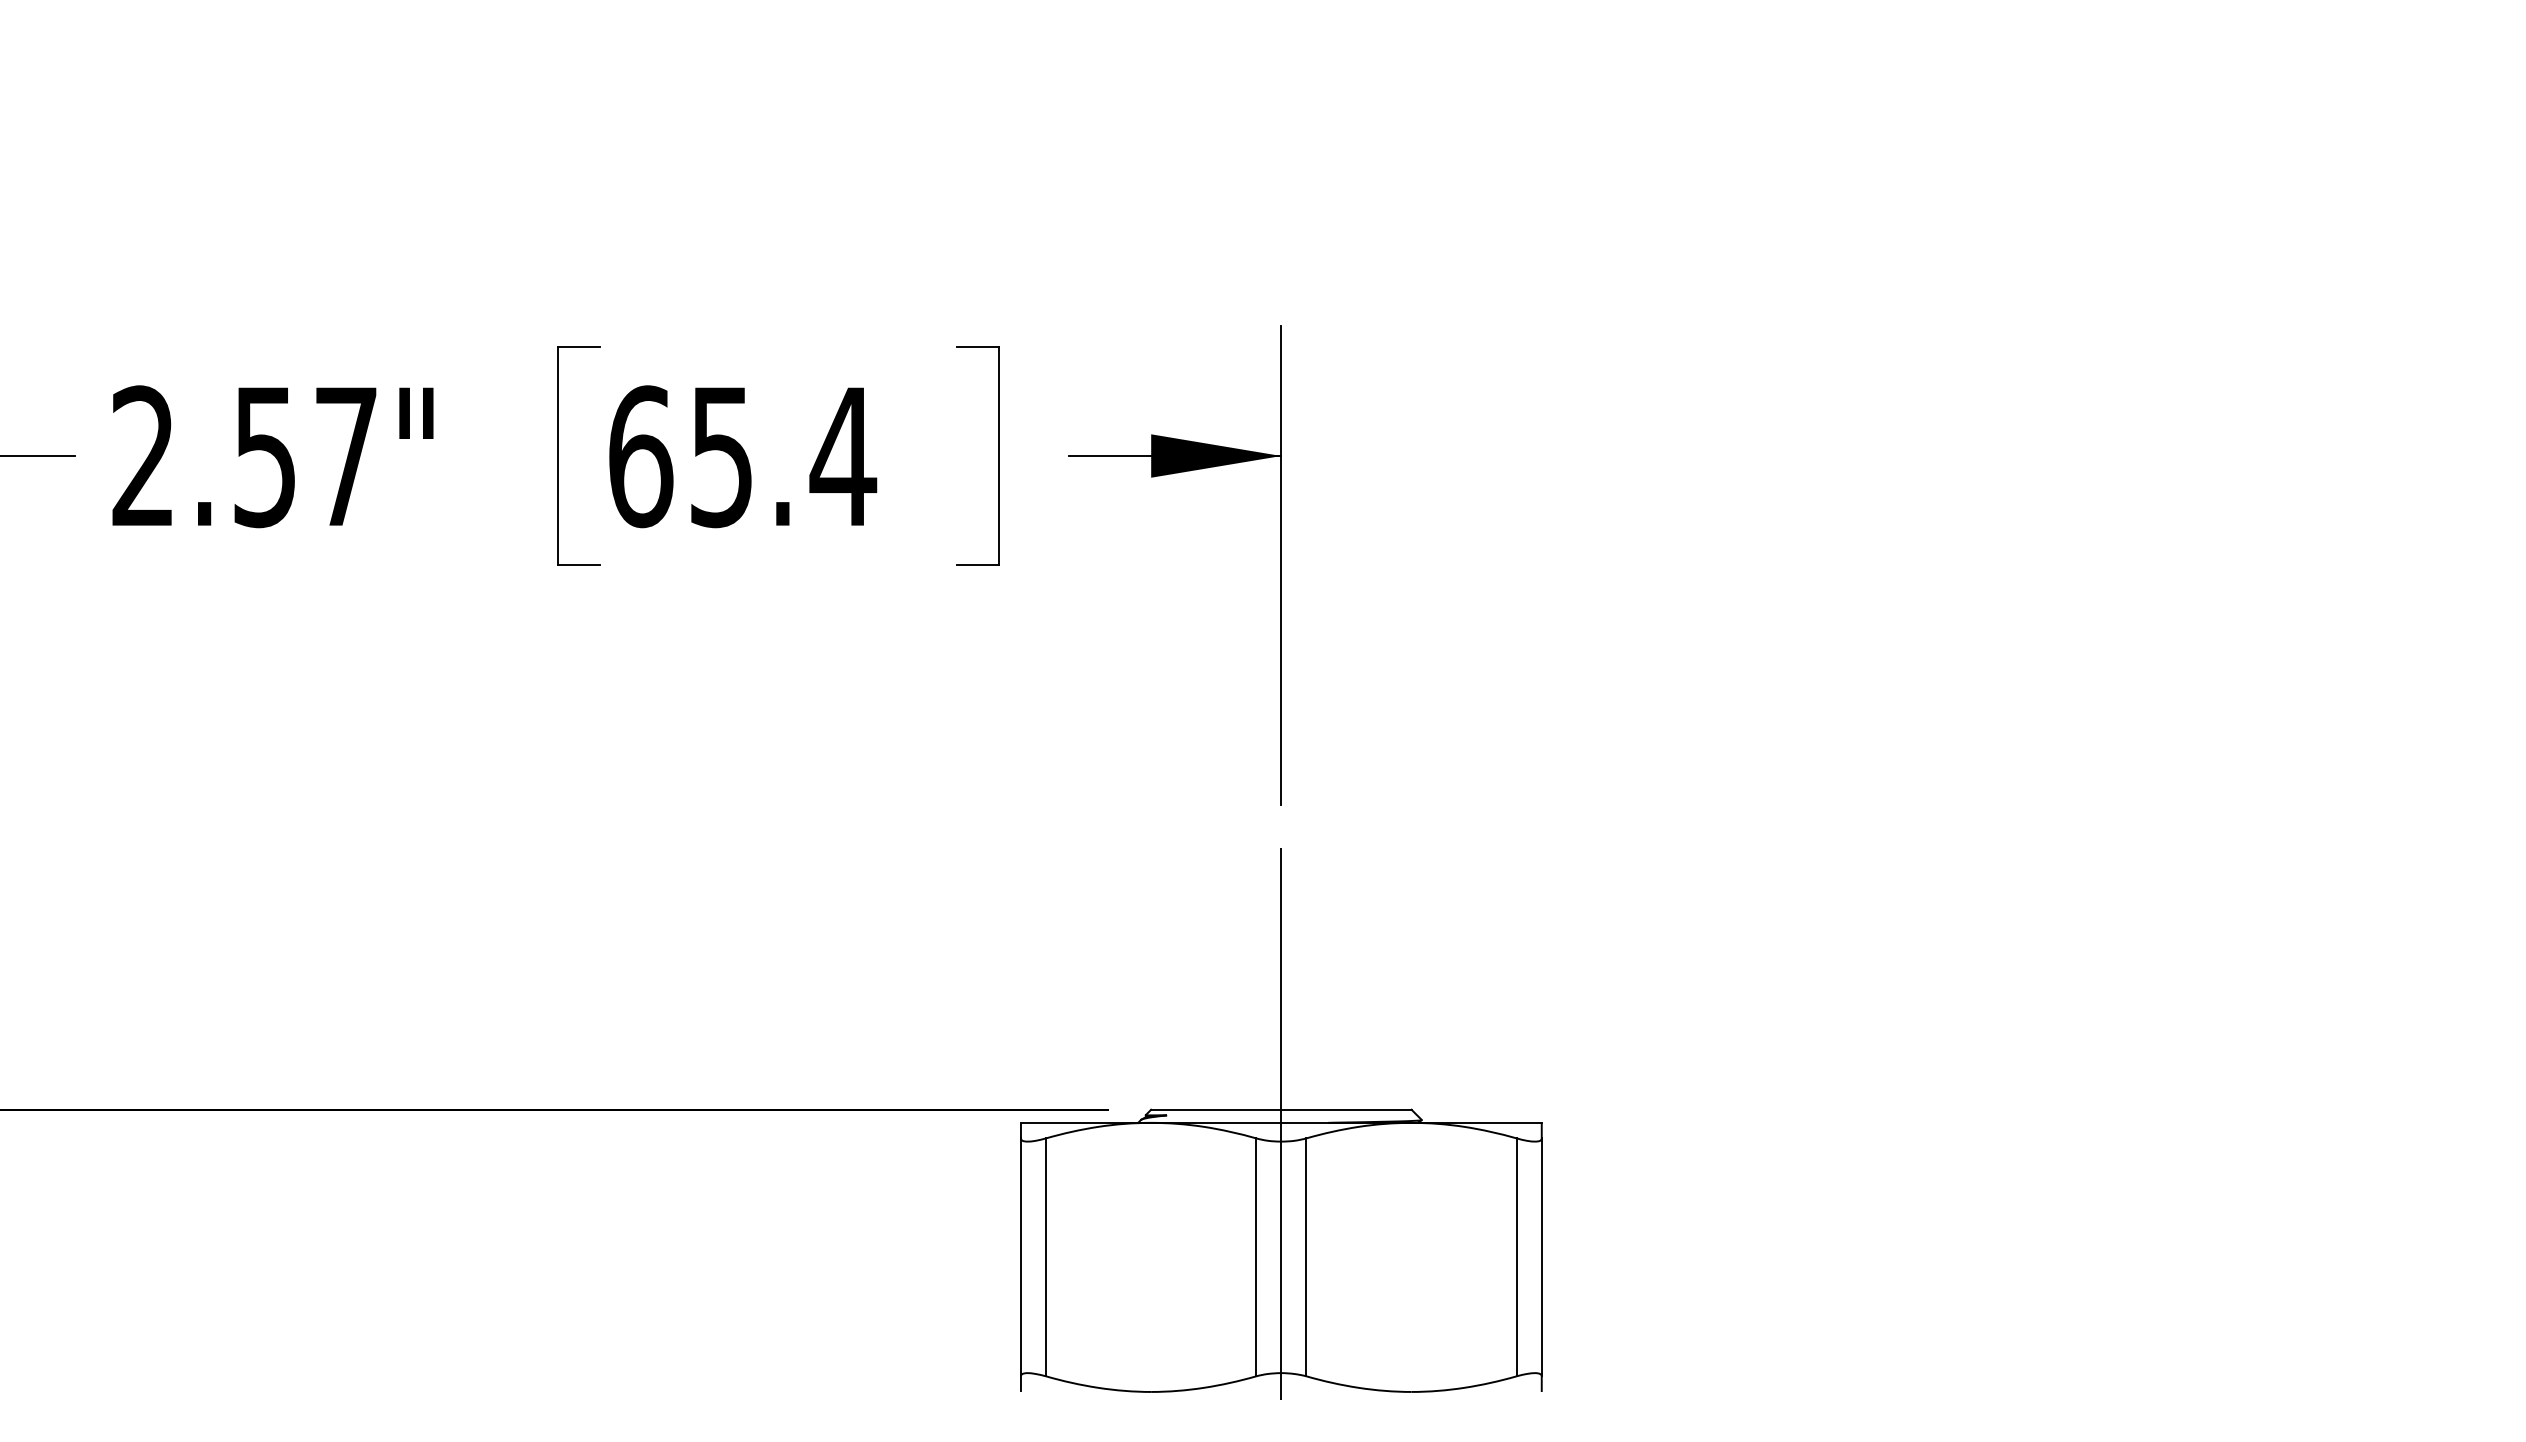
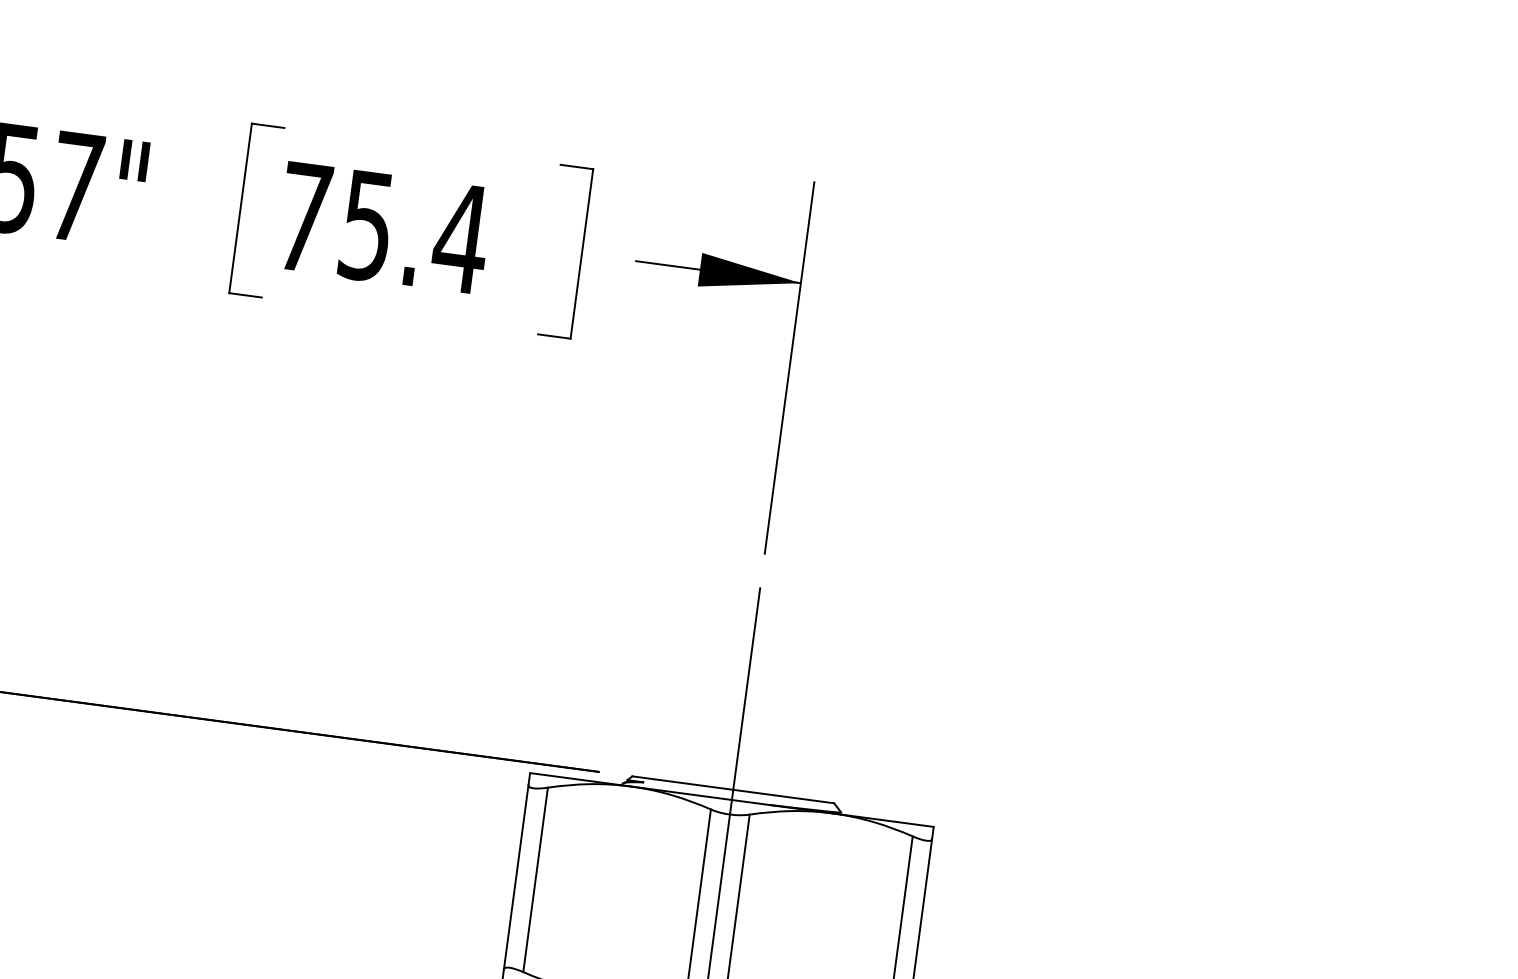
text: (641, 456) -> (304, 217), 65.4 -> 75.4

